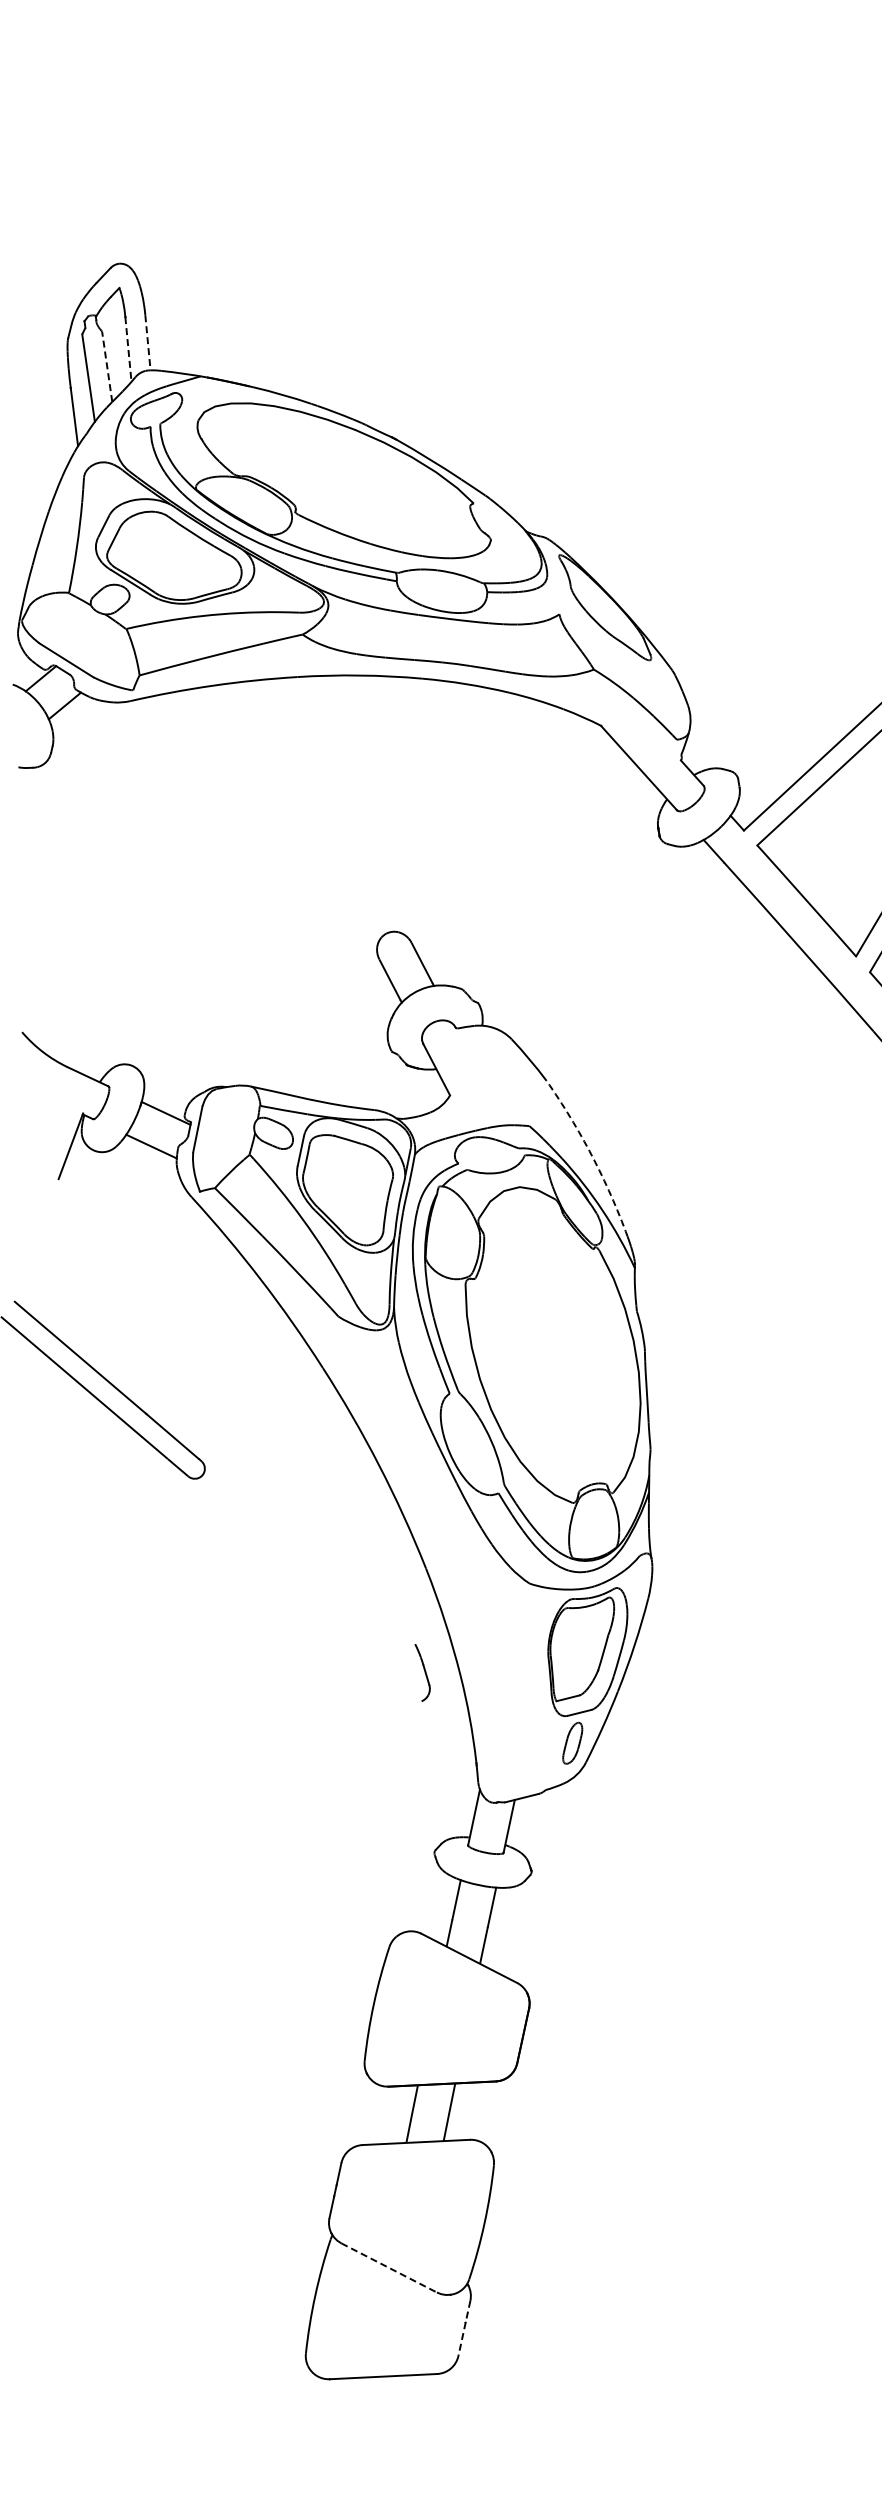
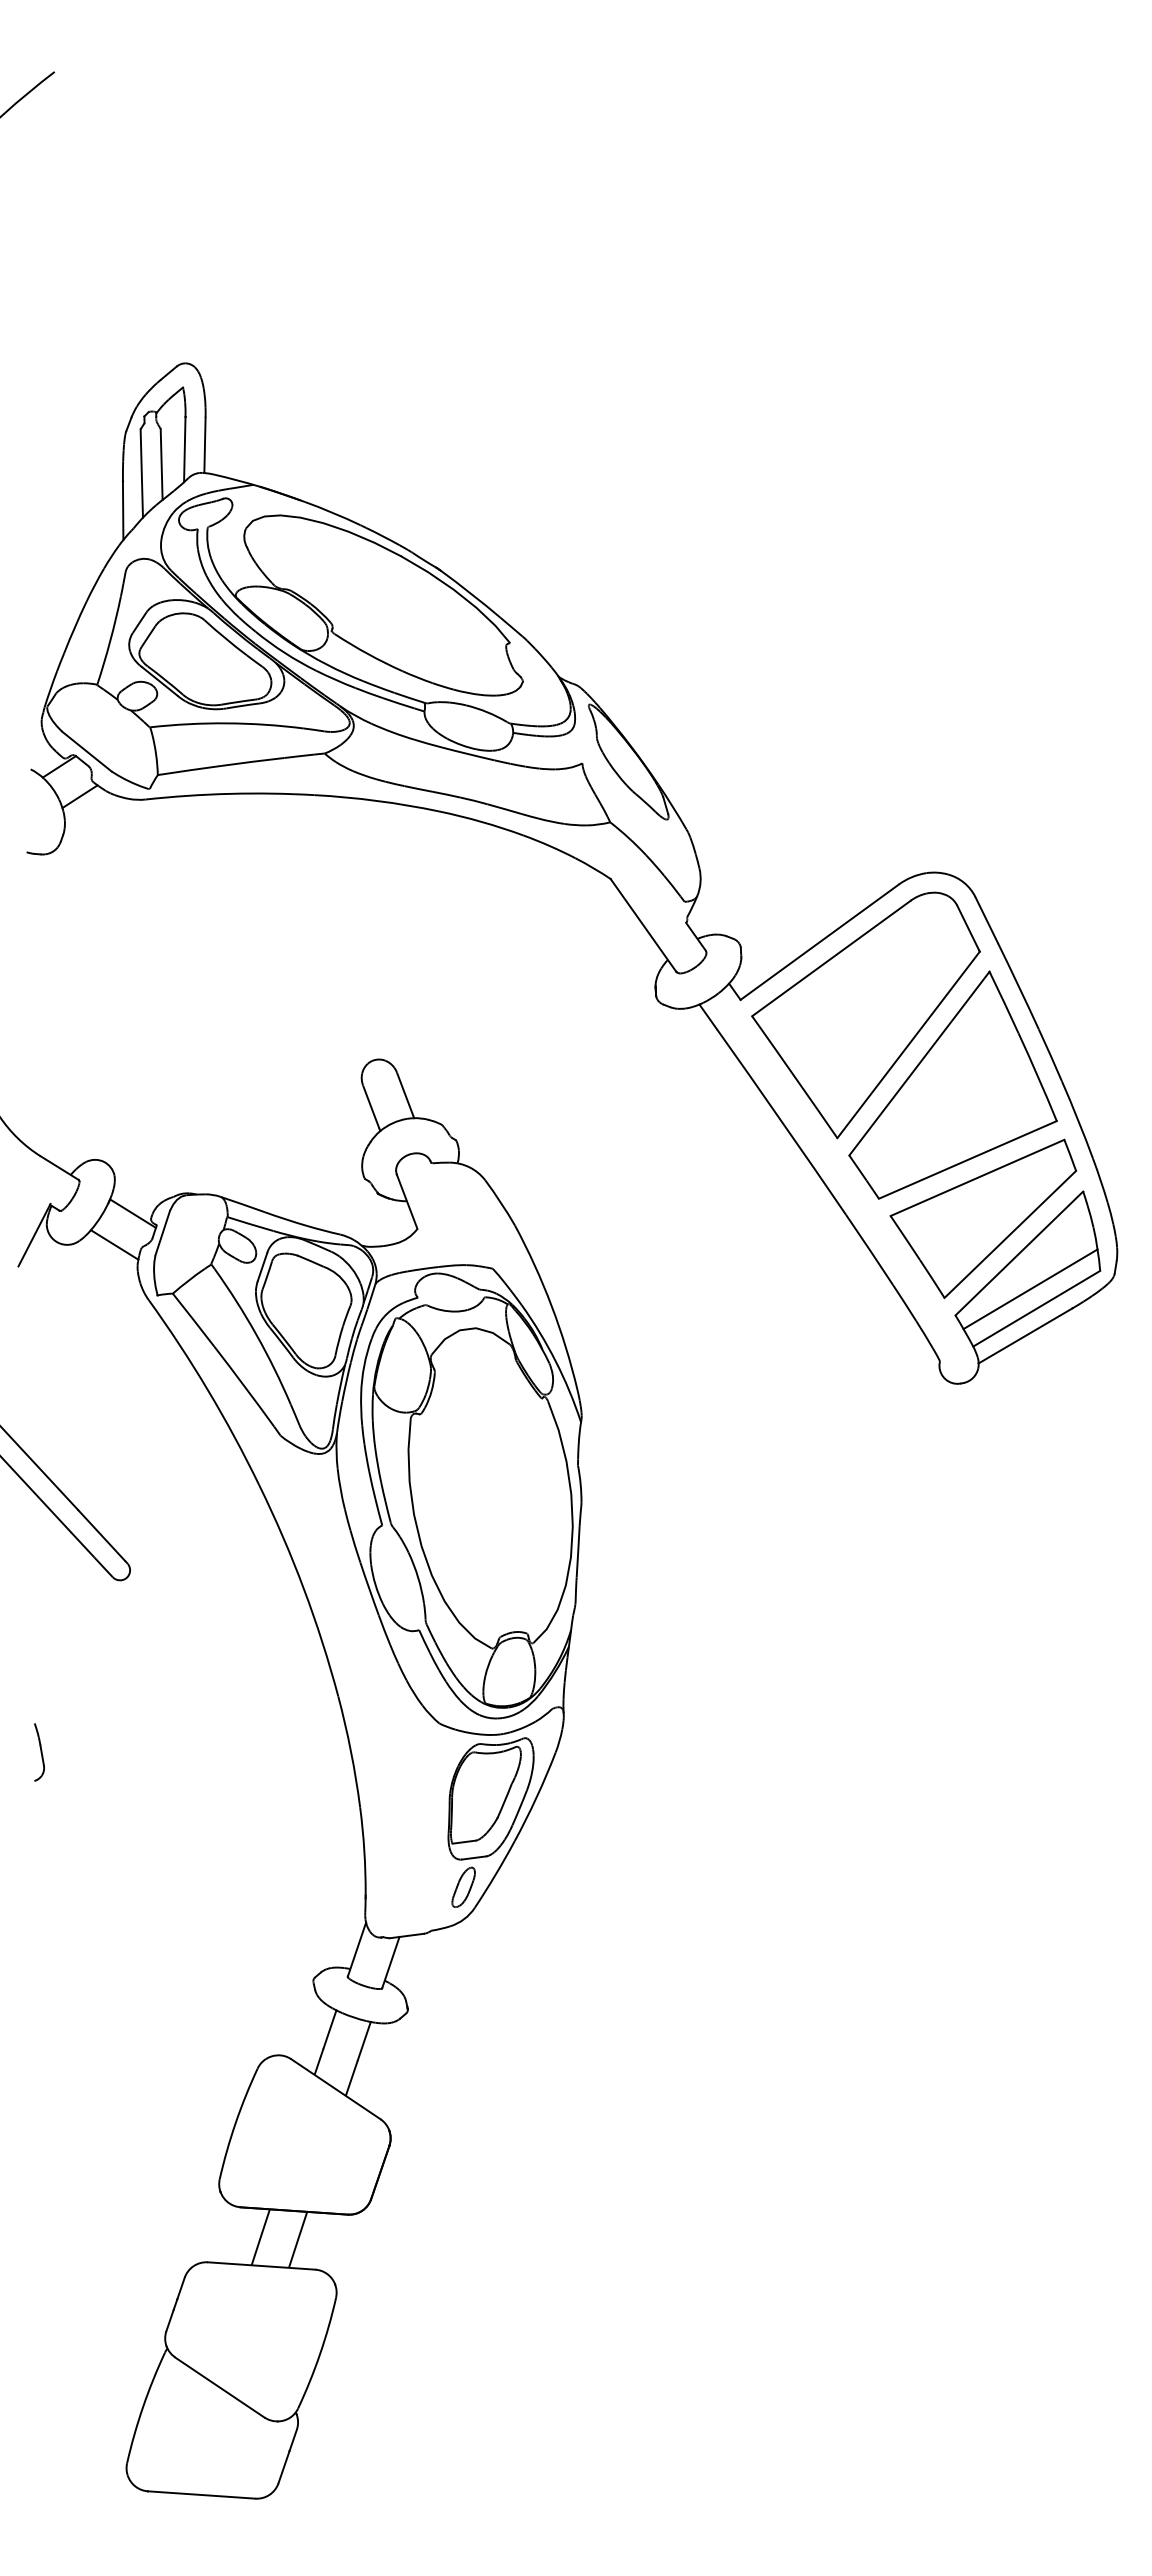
line: (147, 343) -> (204, 445), dashed -> solid
line: (128, 349) -> (184, 449), dashed -> solid
line: (107, 366) -> (161, 464), dashed -> solid
arc: (591, 1155) -> (551, 1305), dashed -> solid
part: (423, 1672) -> (39, 1752), moved
line: (388, 2267) -> (219, 2387), dashed -> solid
line: (464, 2329) -> (287, 2457), dashed -> solid

